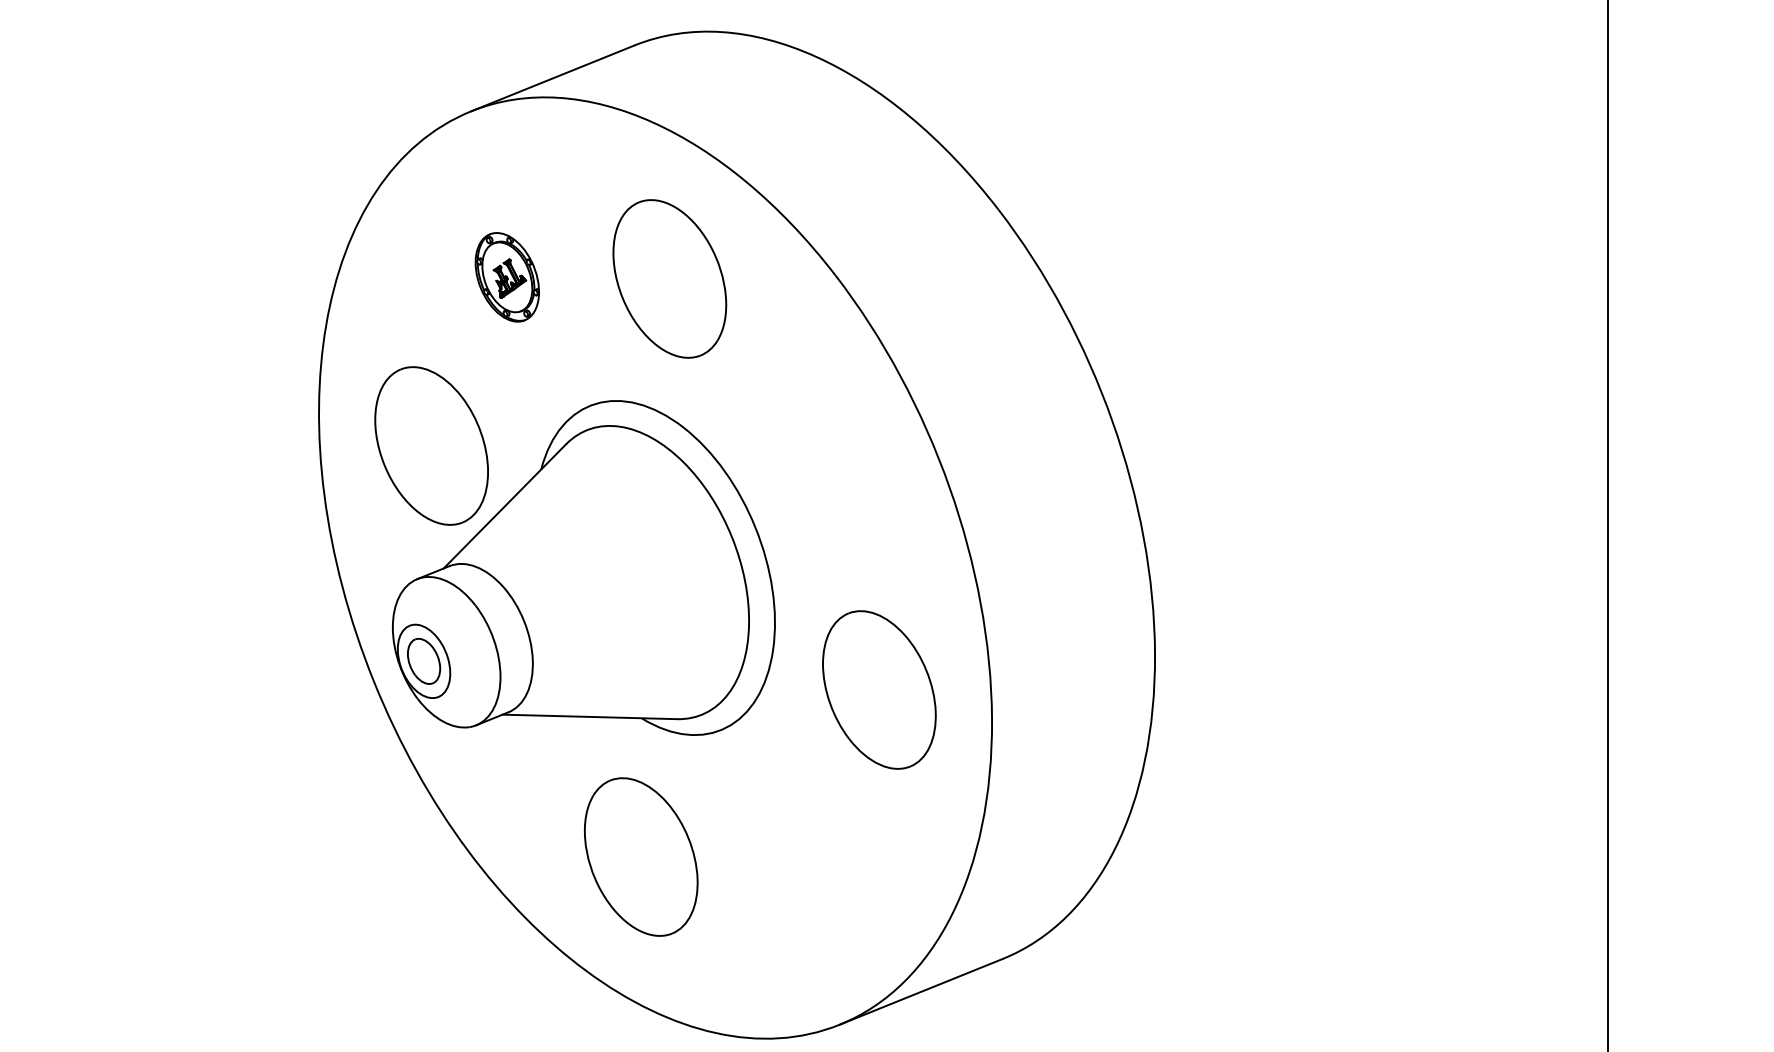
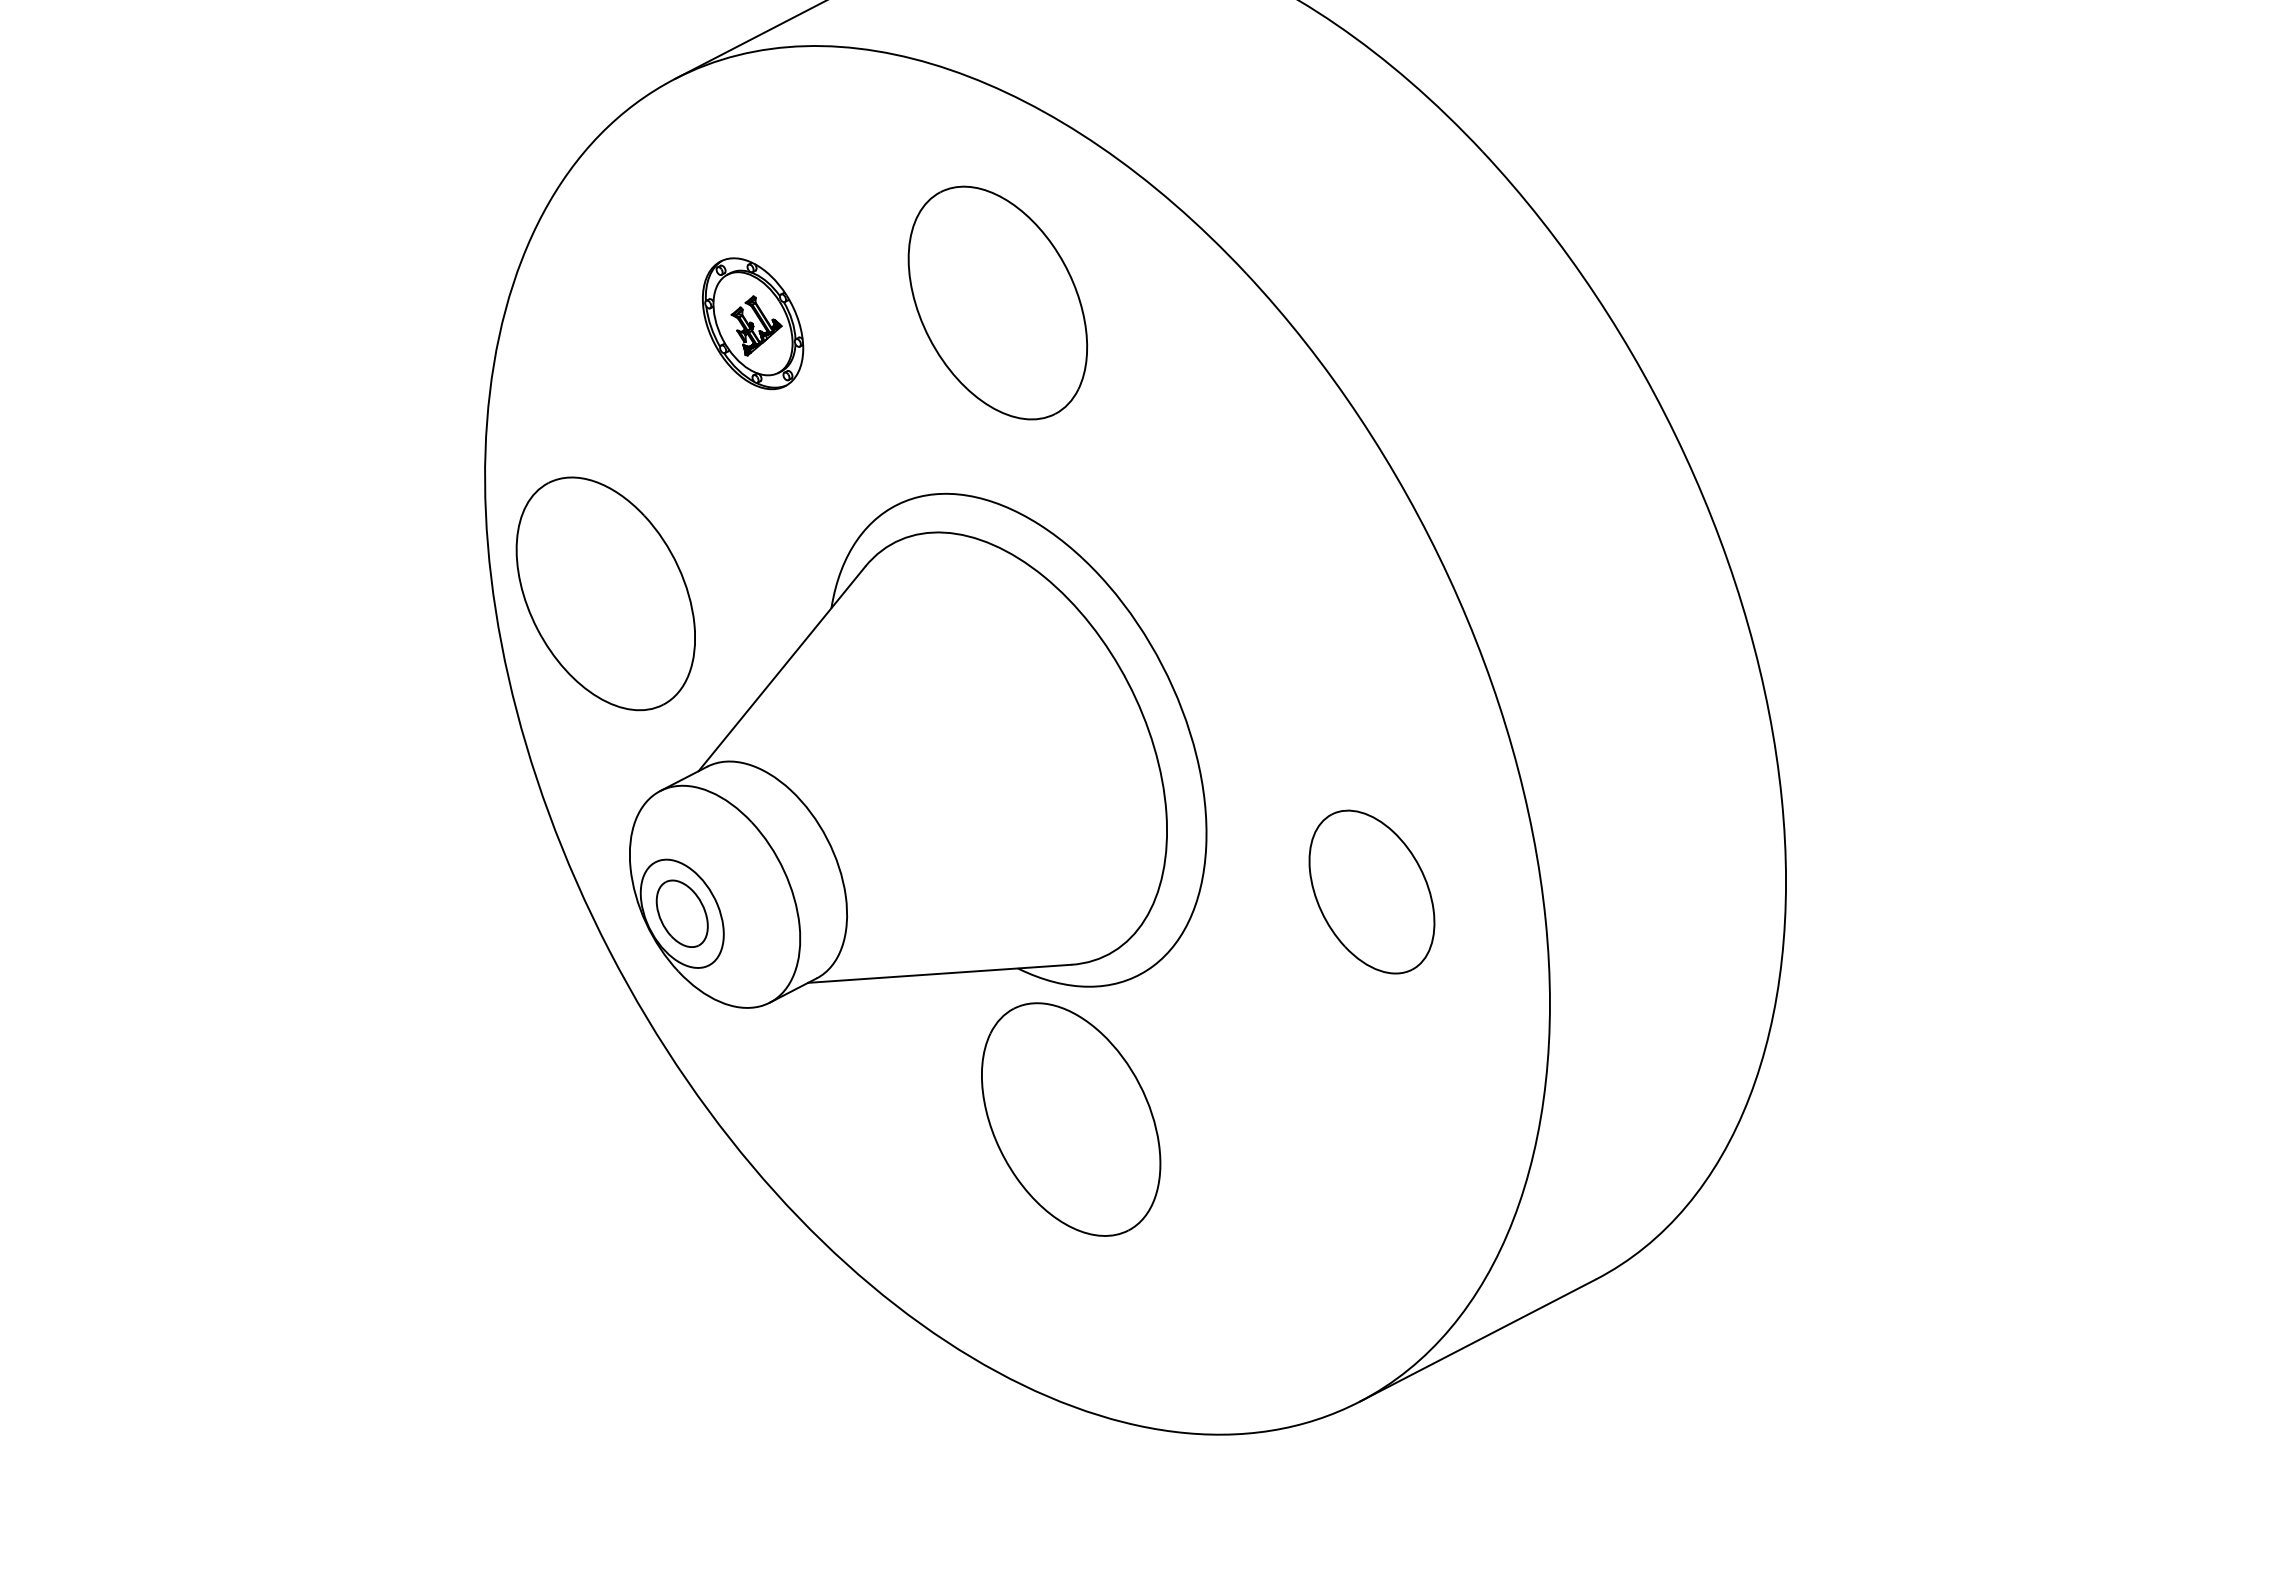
part: (431, 445) -> (605, 593), moved
part: (879, 689) -> (1372, 891), size x0.7
part: (641, 856) -> (1071, 1118), moved

